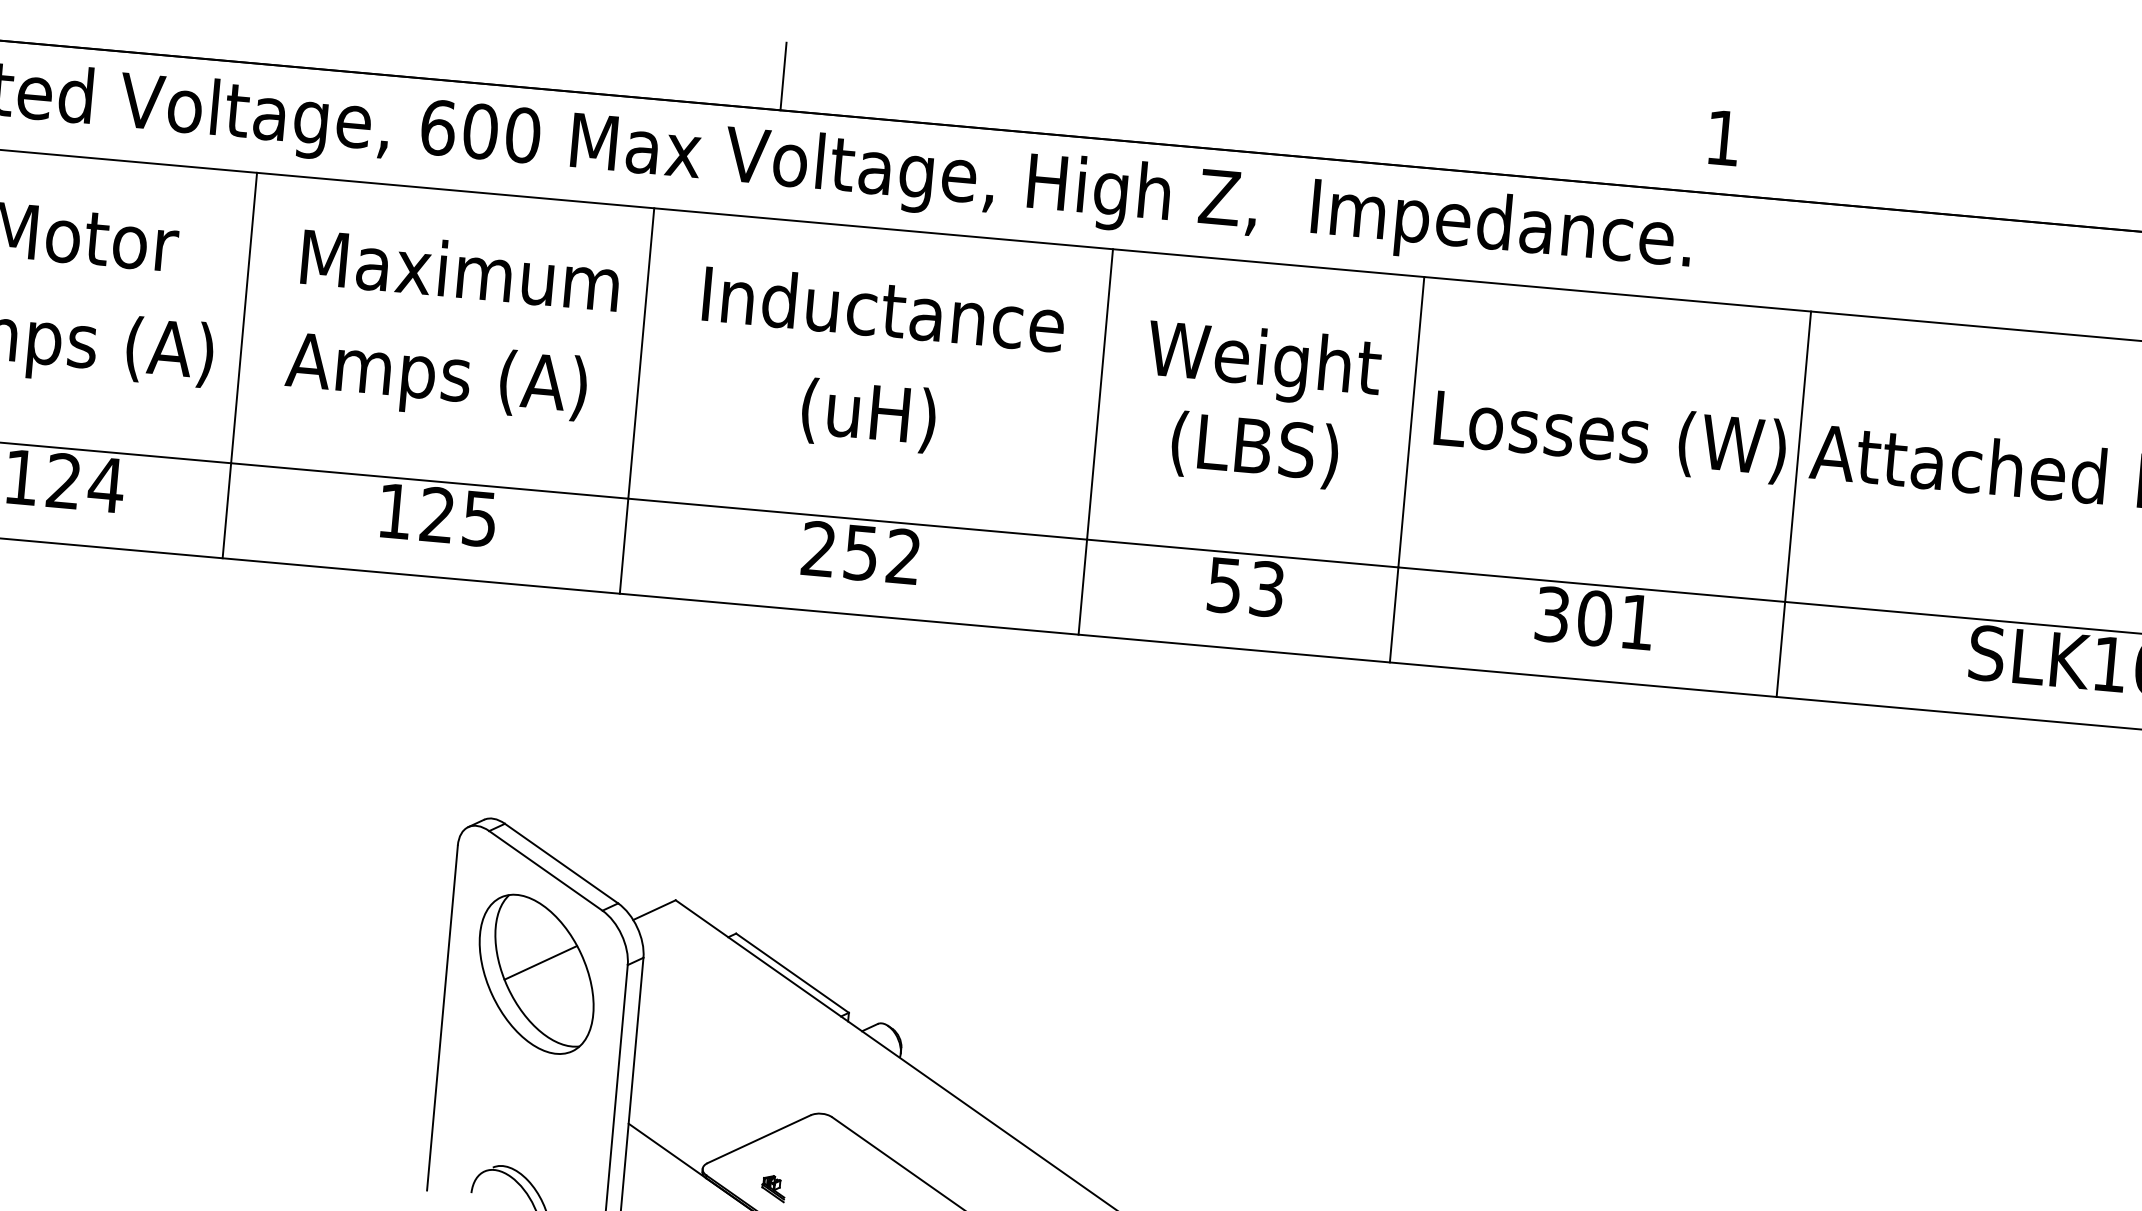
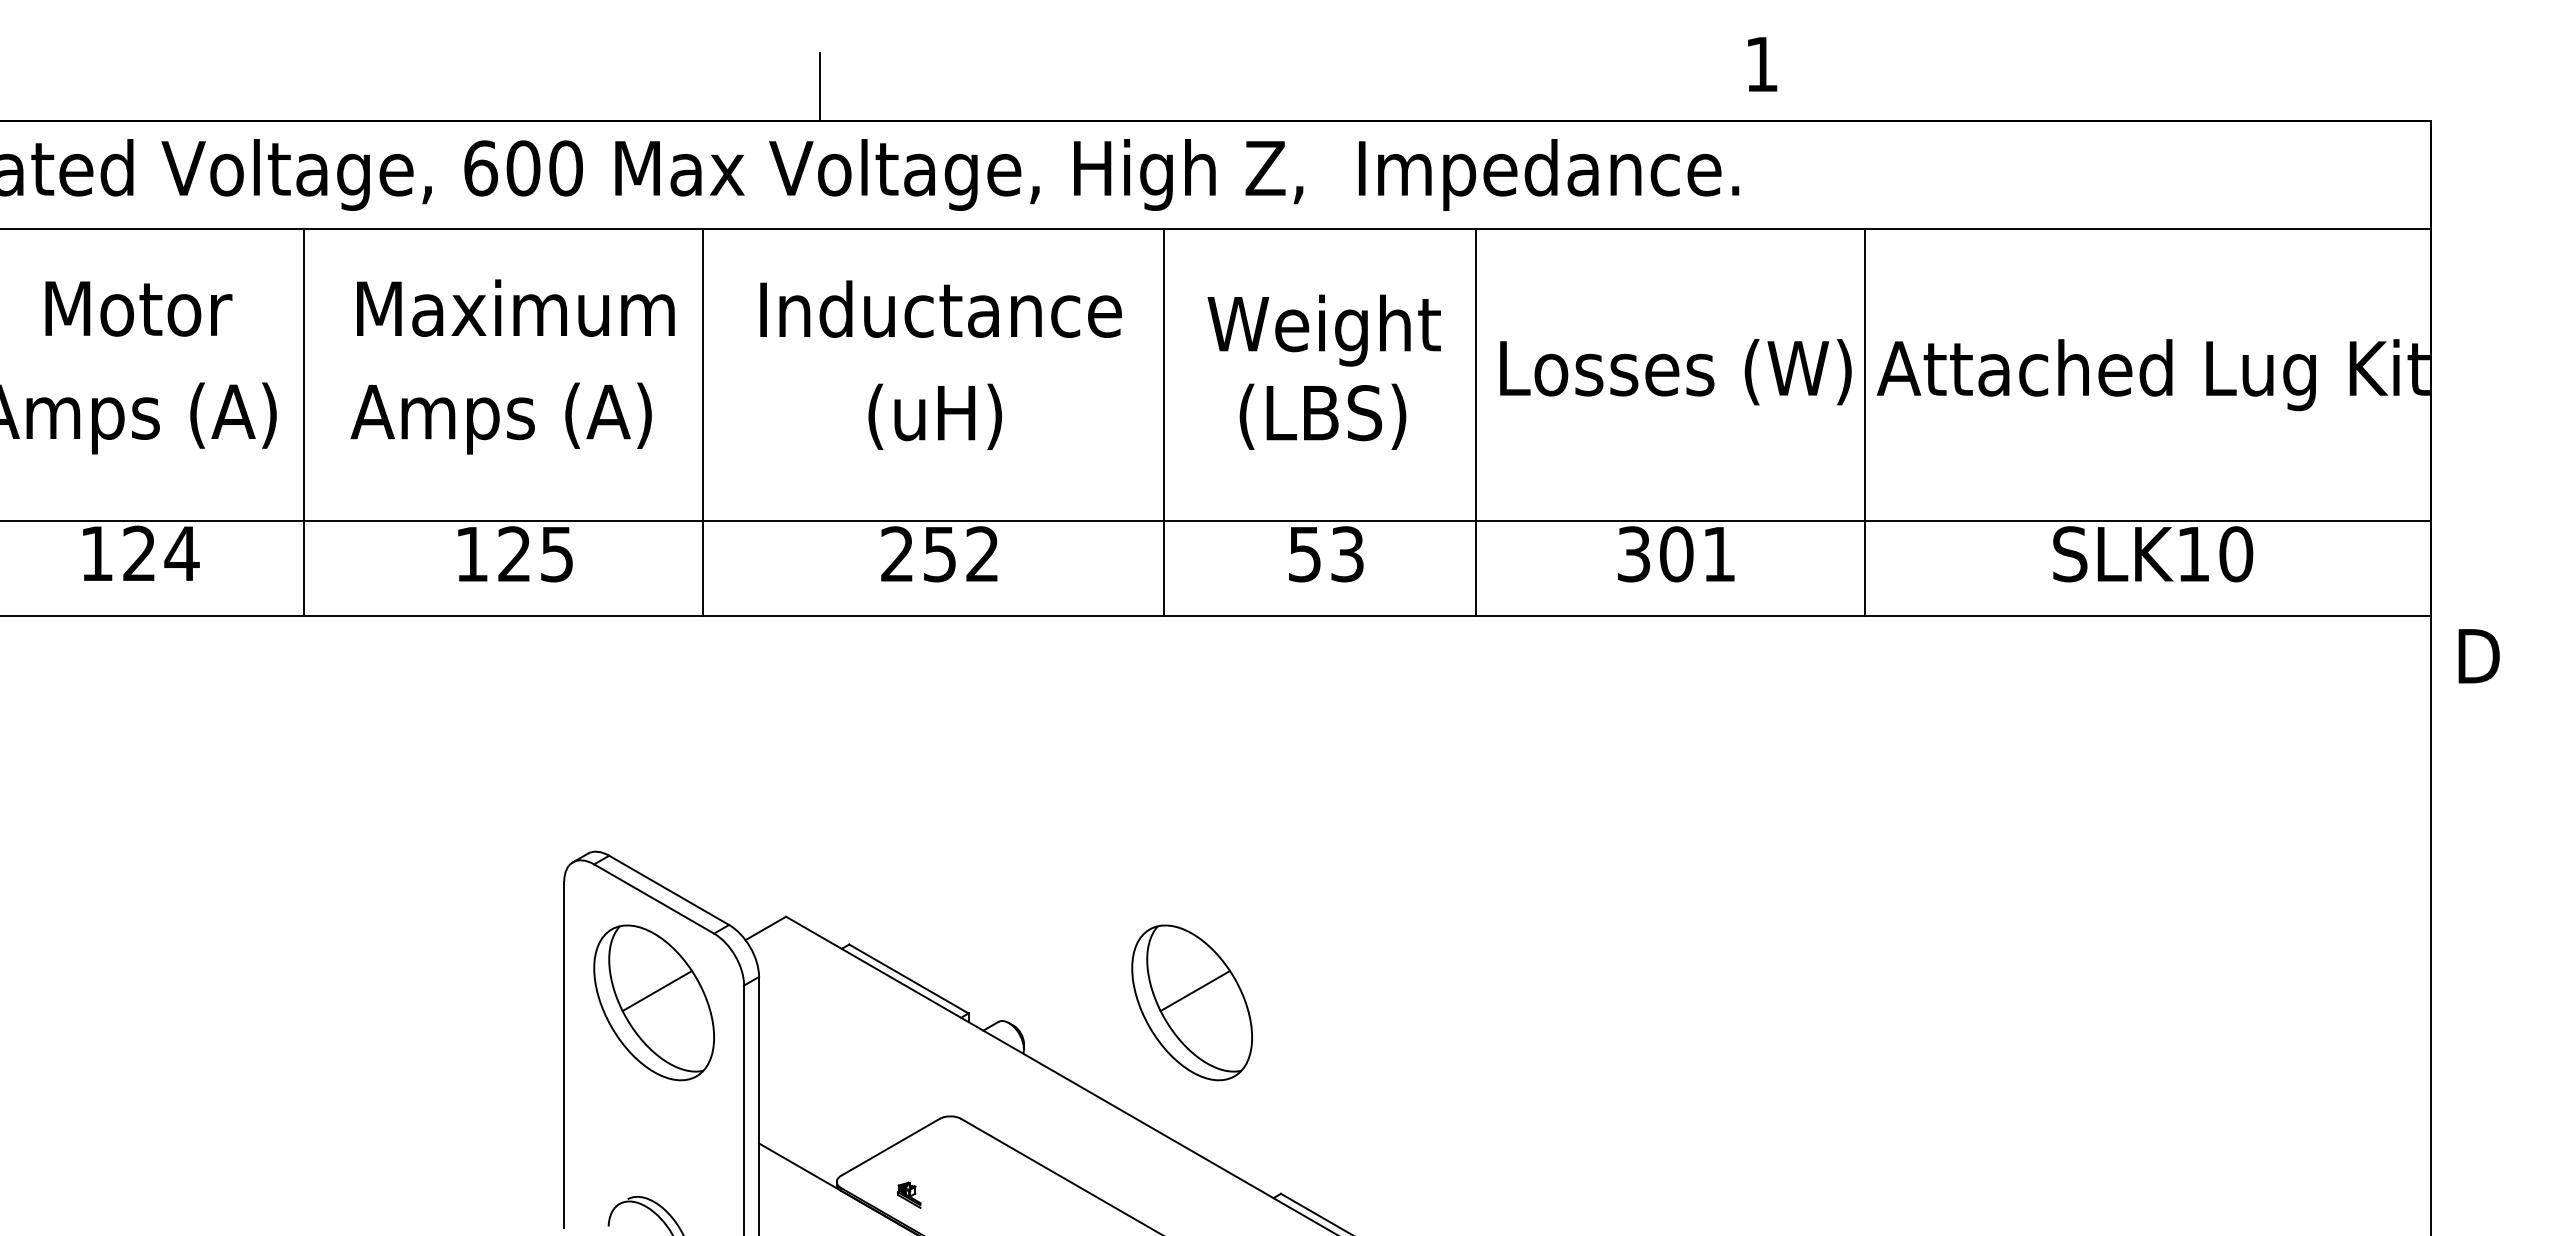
part: (1071, 1021) -> (1191, 1002), added

